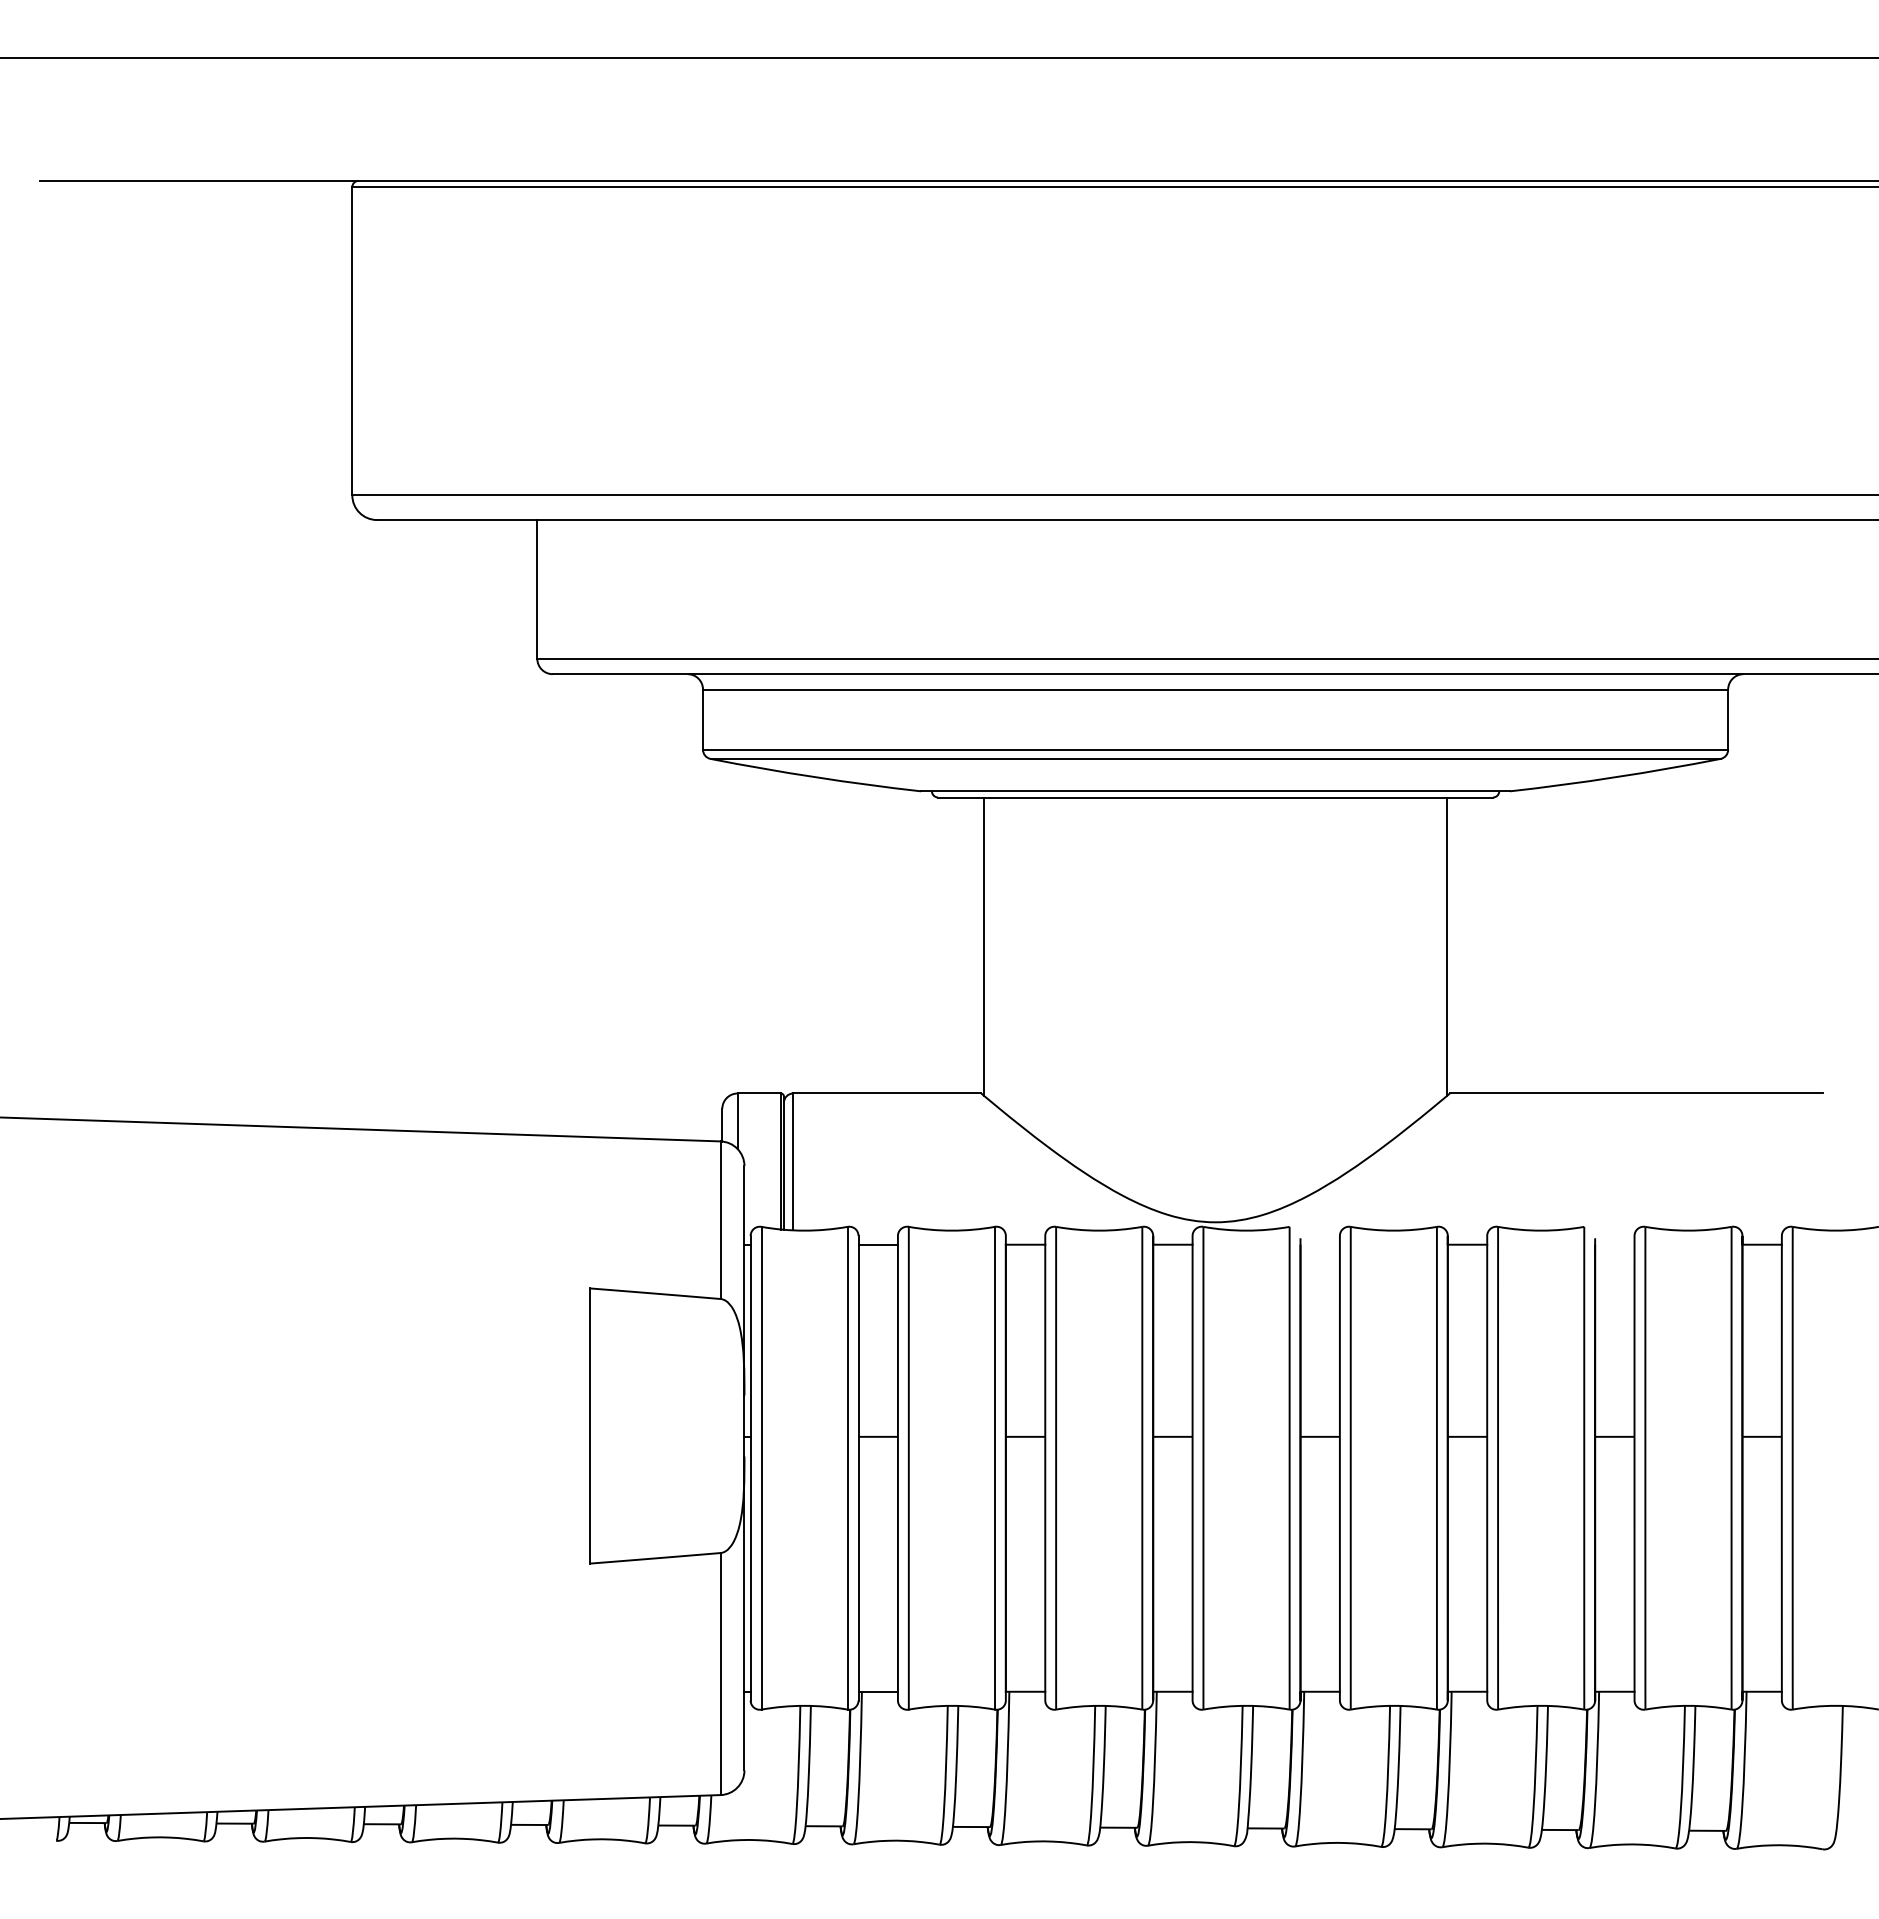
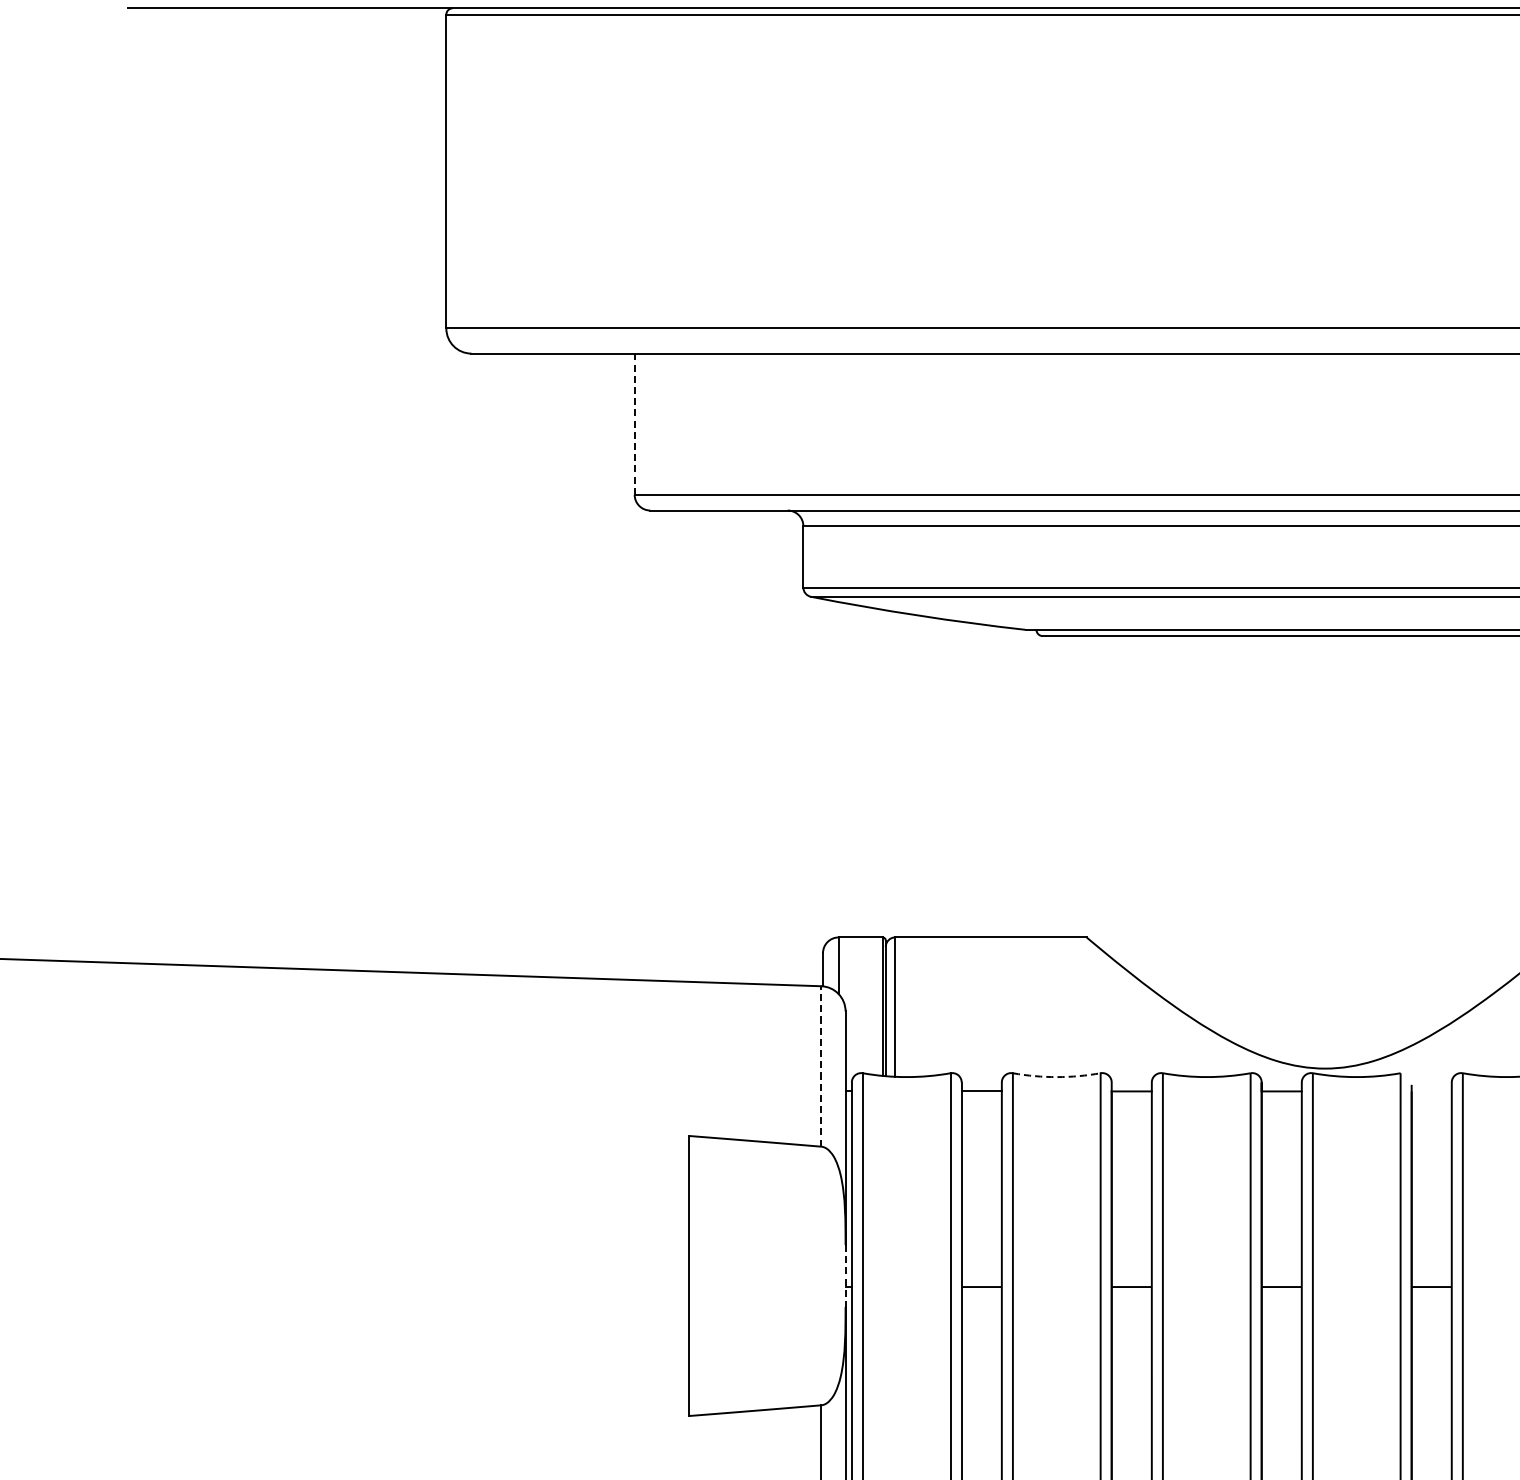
line: (537, 588) -> (634, 423), solid -> dashed
line: (984, 946) -> (1089, 787), removed
line: (720, 1220) -> (821, 1066), solid -> dashed
arc: (951, 1230) -> (1056, 1076), solid -> dashed
line: (744, 1426) -> (845, 1276), solid -> dashed

